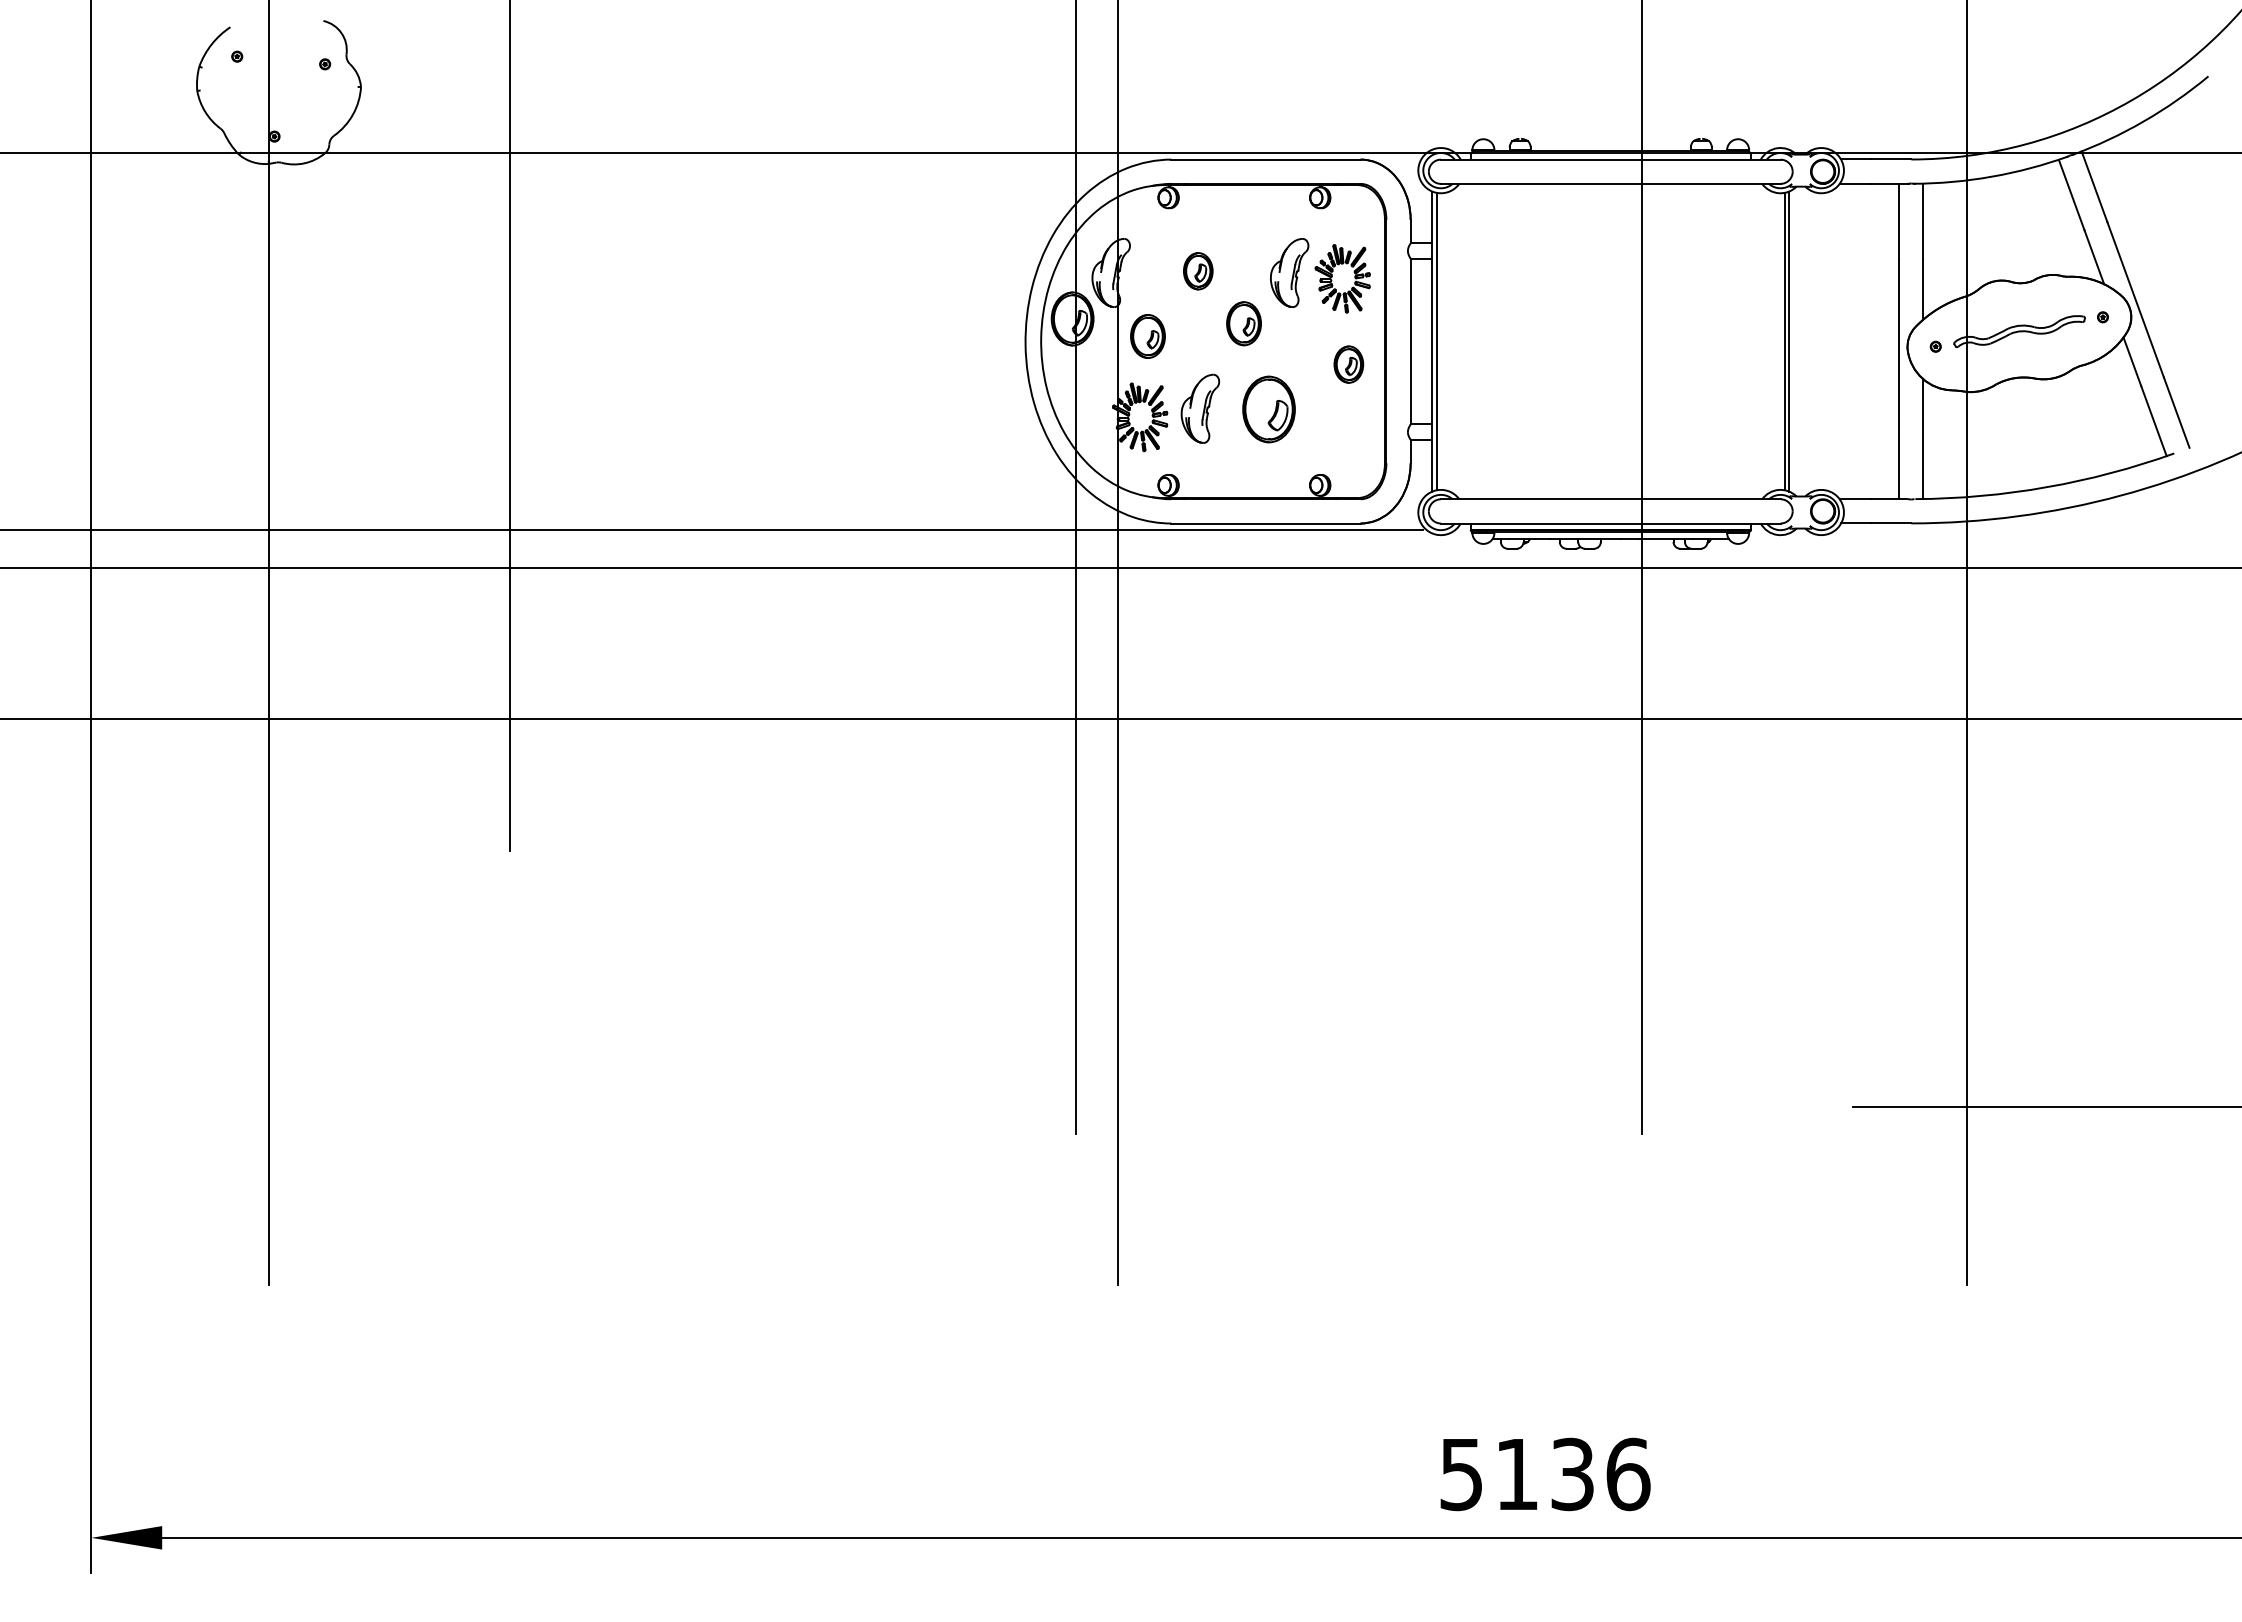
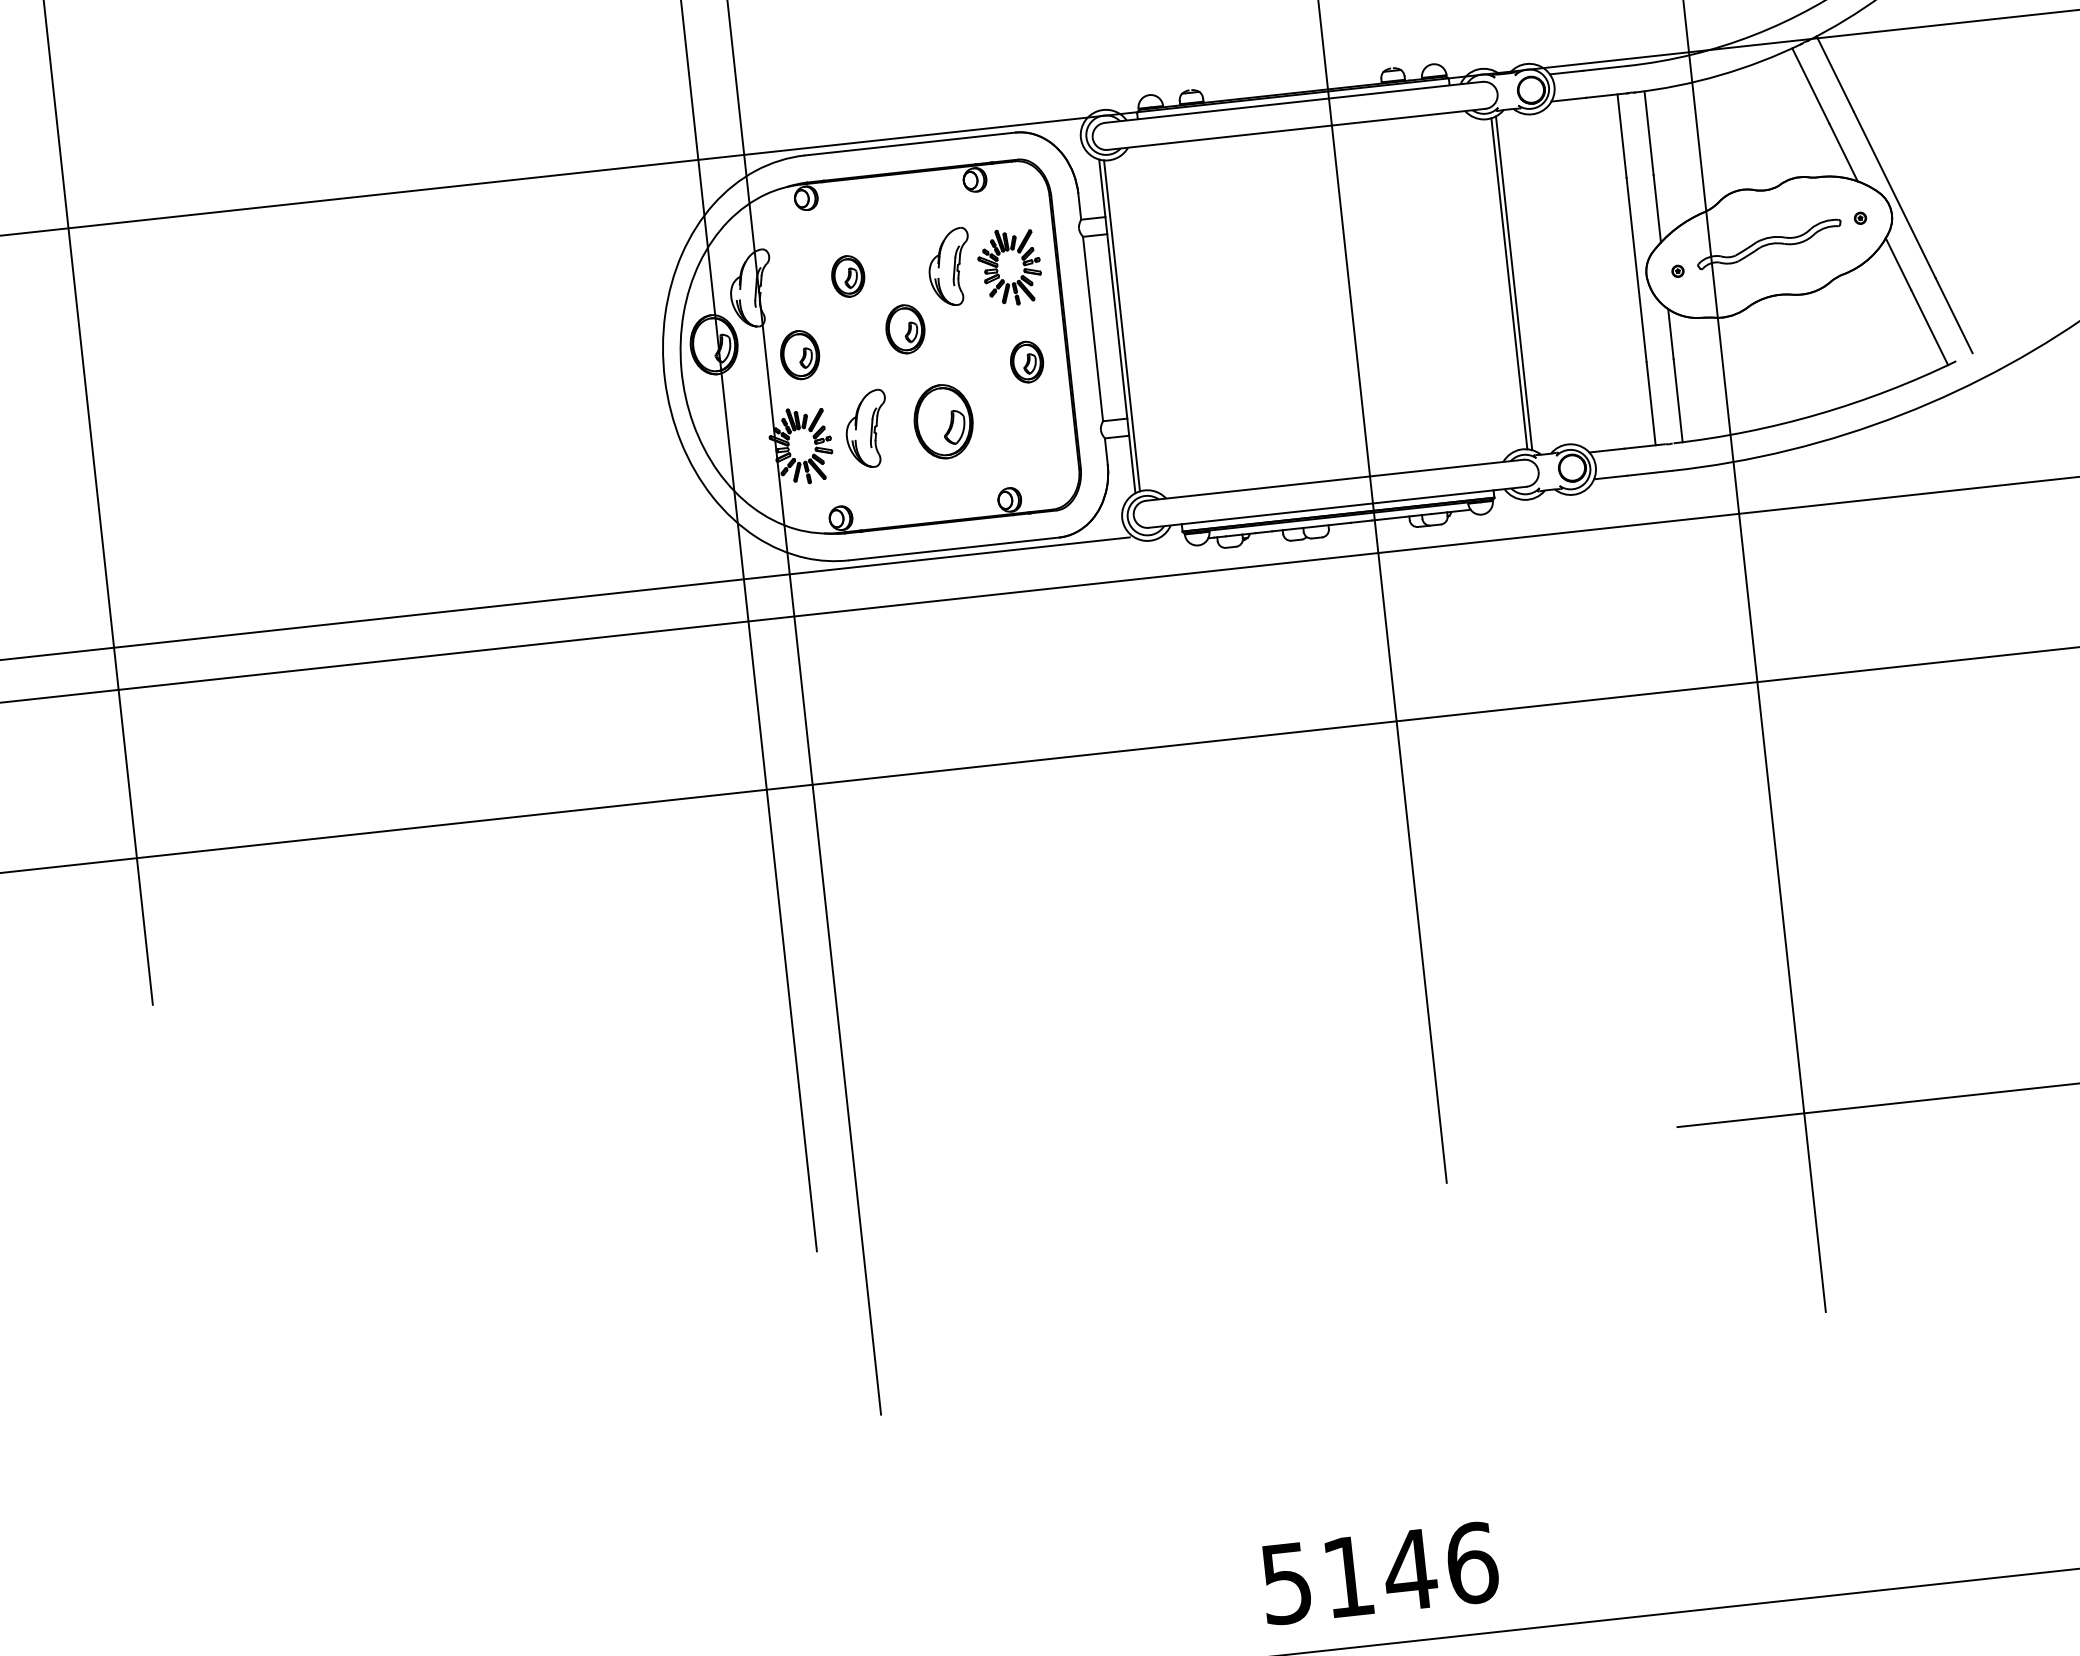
text: (1572, 1474) -> (1410, 1570), 5136 -> 5146

